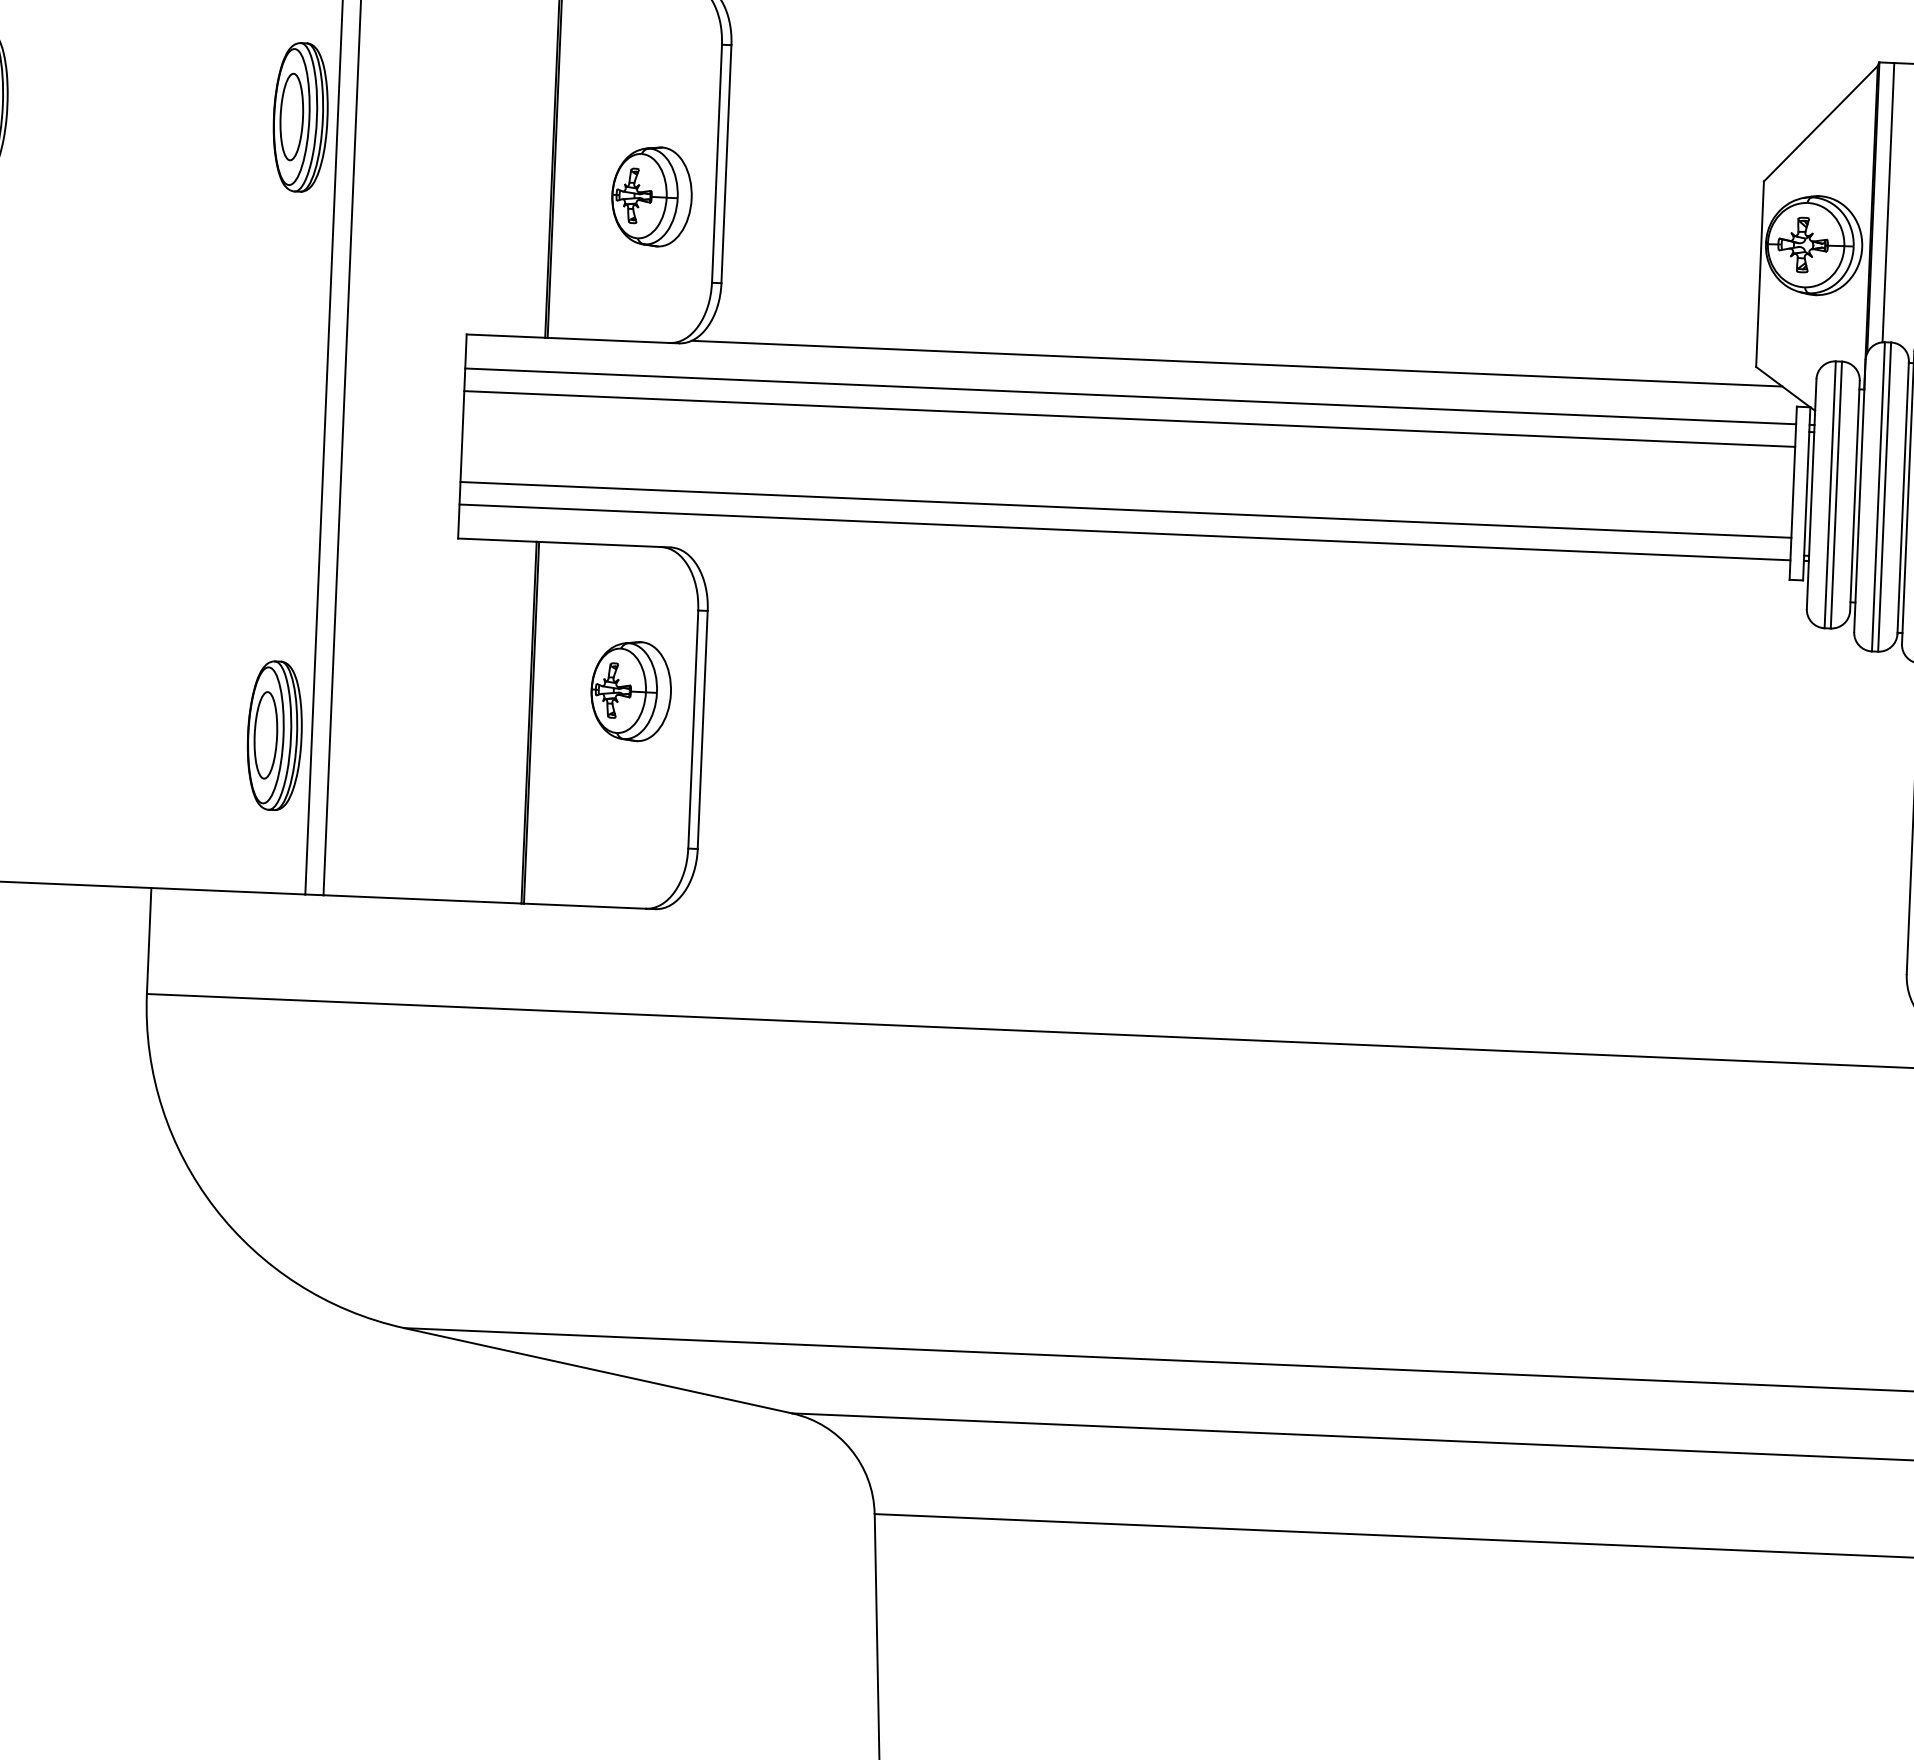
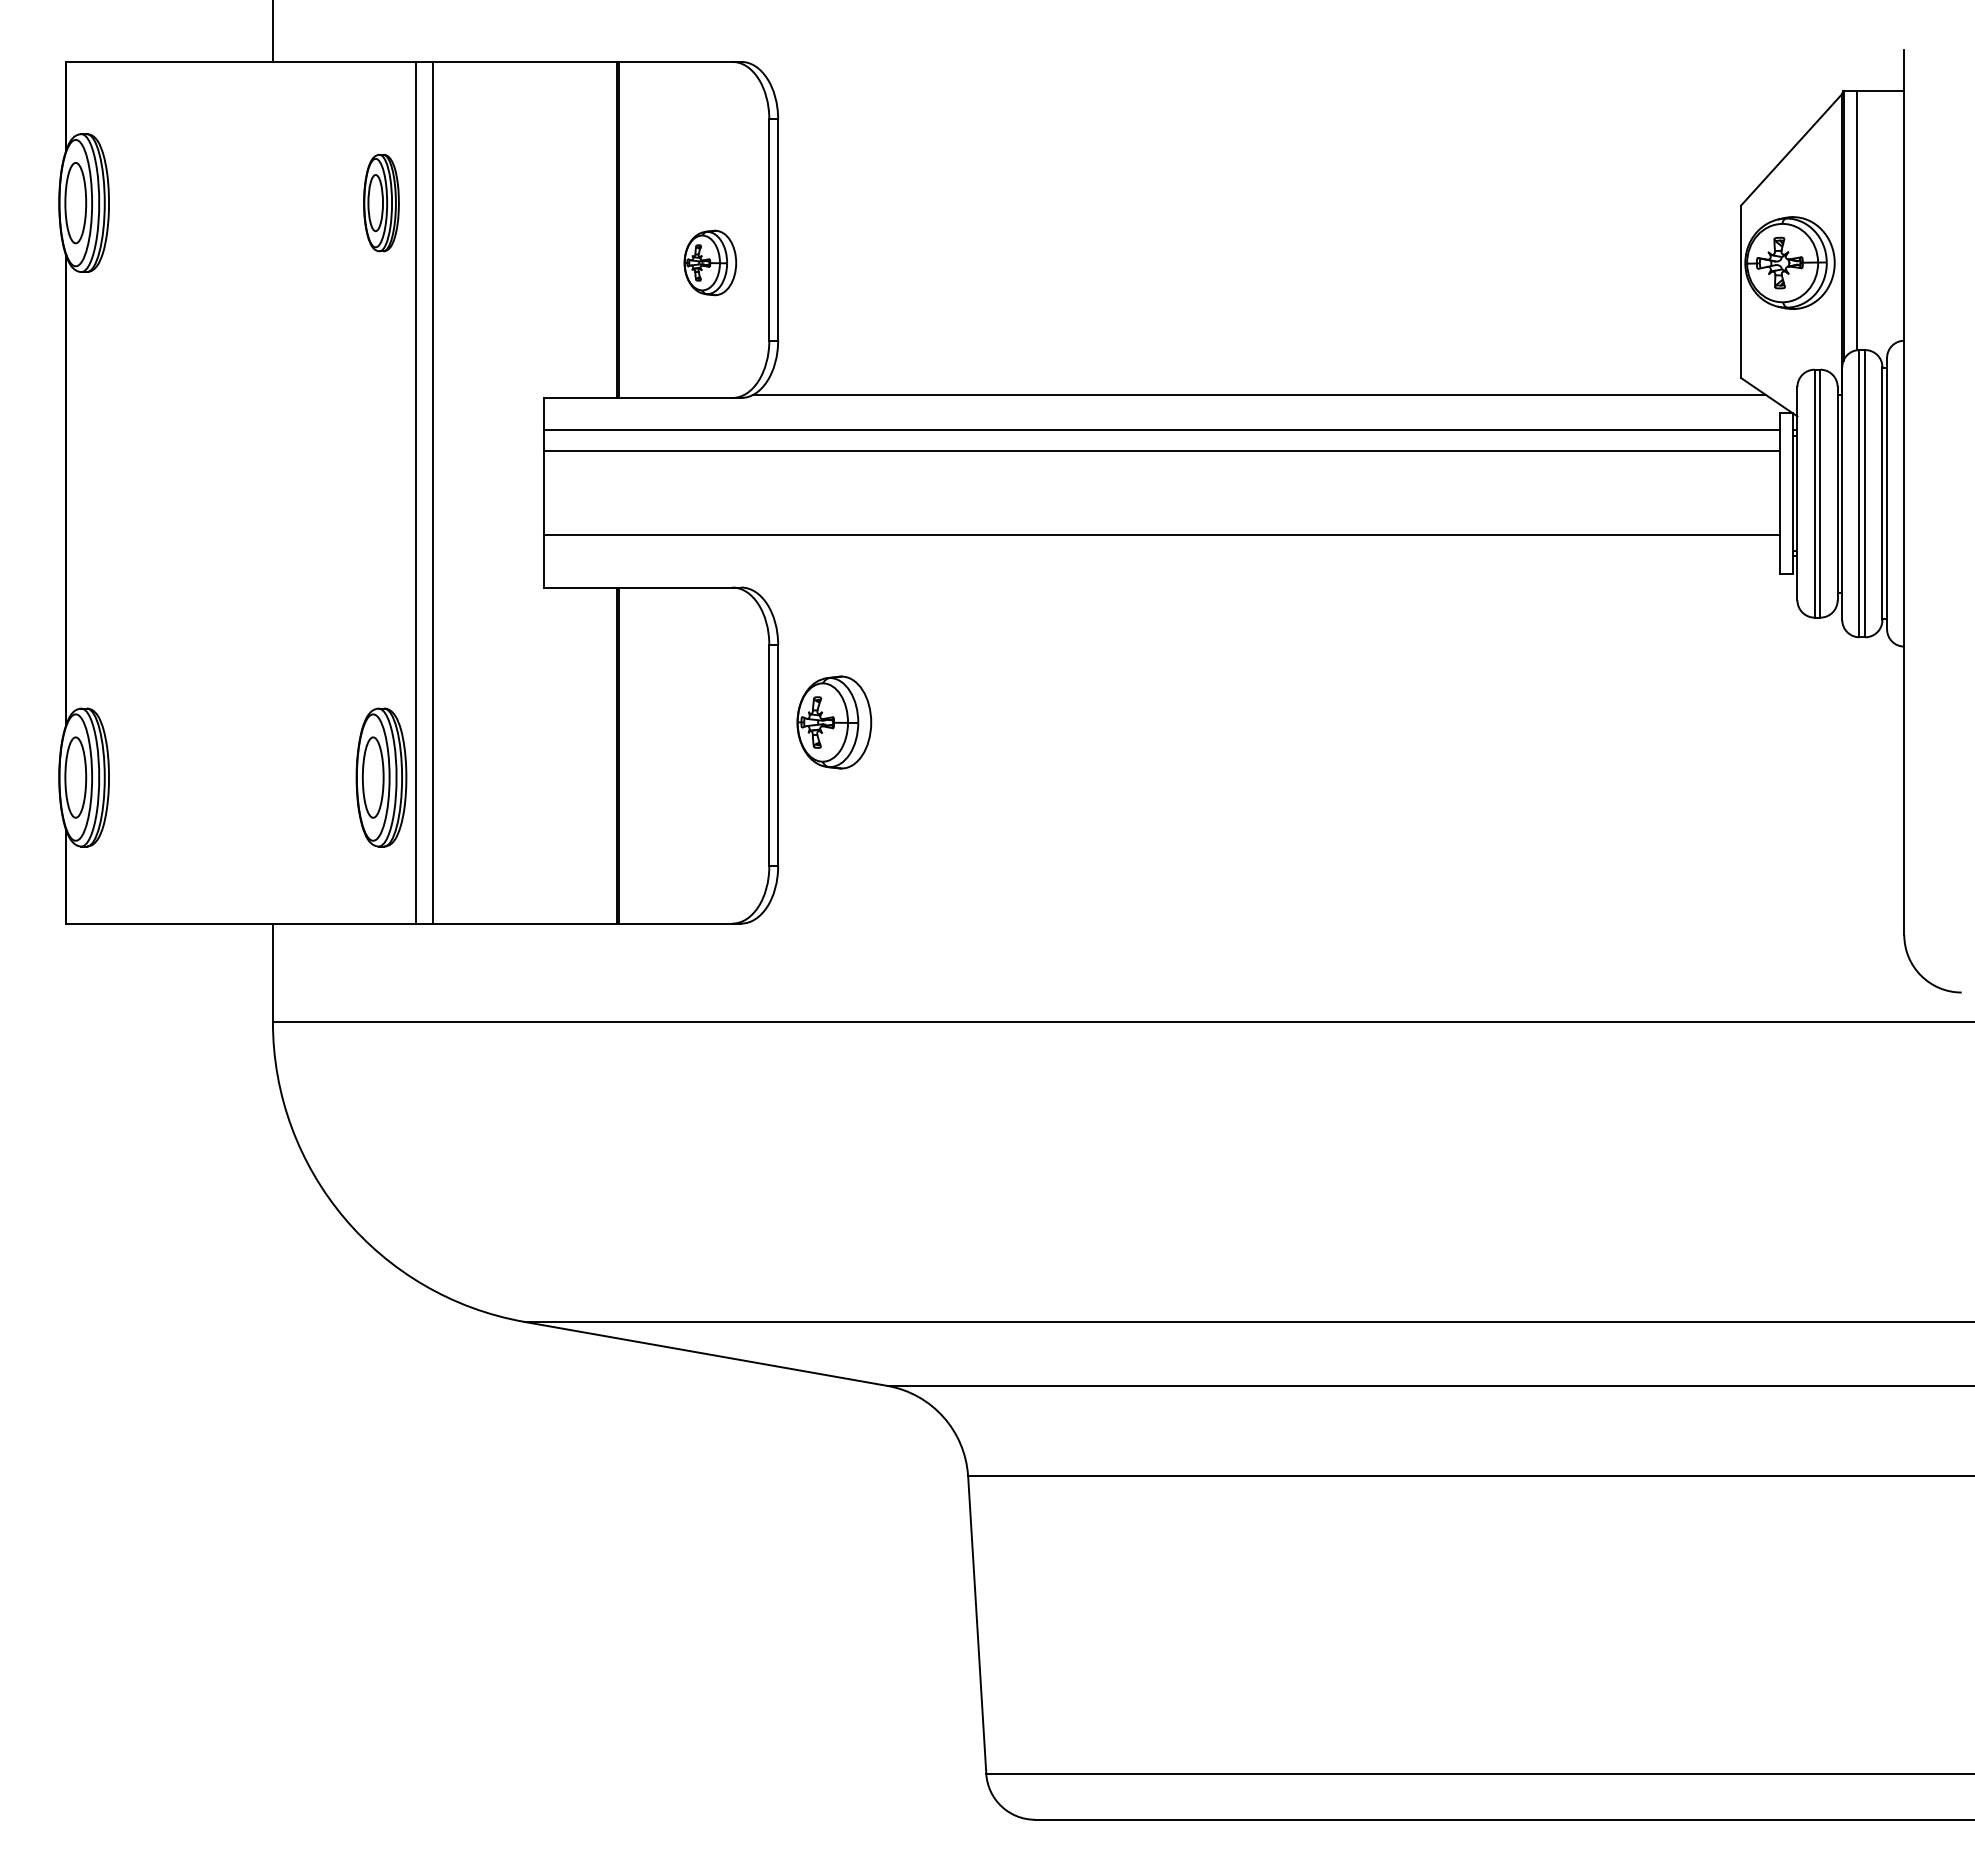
part: (300, 116) -> (381, 202), size x0.7
part: (652, 196) -> (710, 262), size x0.7
line: (1124, 531) -> (1161, 555), removed
part: (631, 691) -> (834, 722), moved

